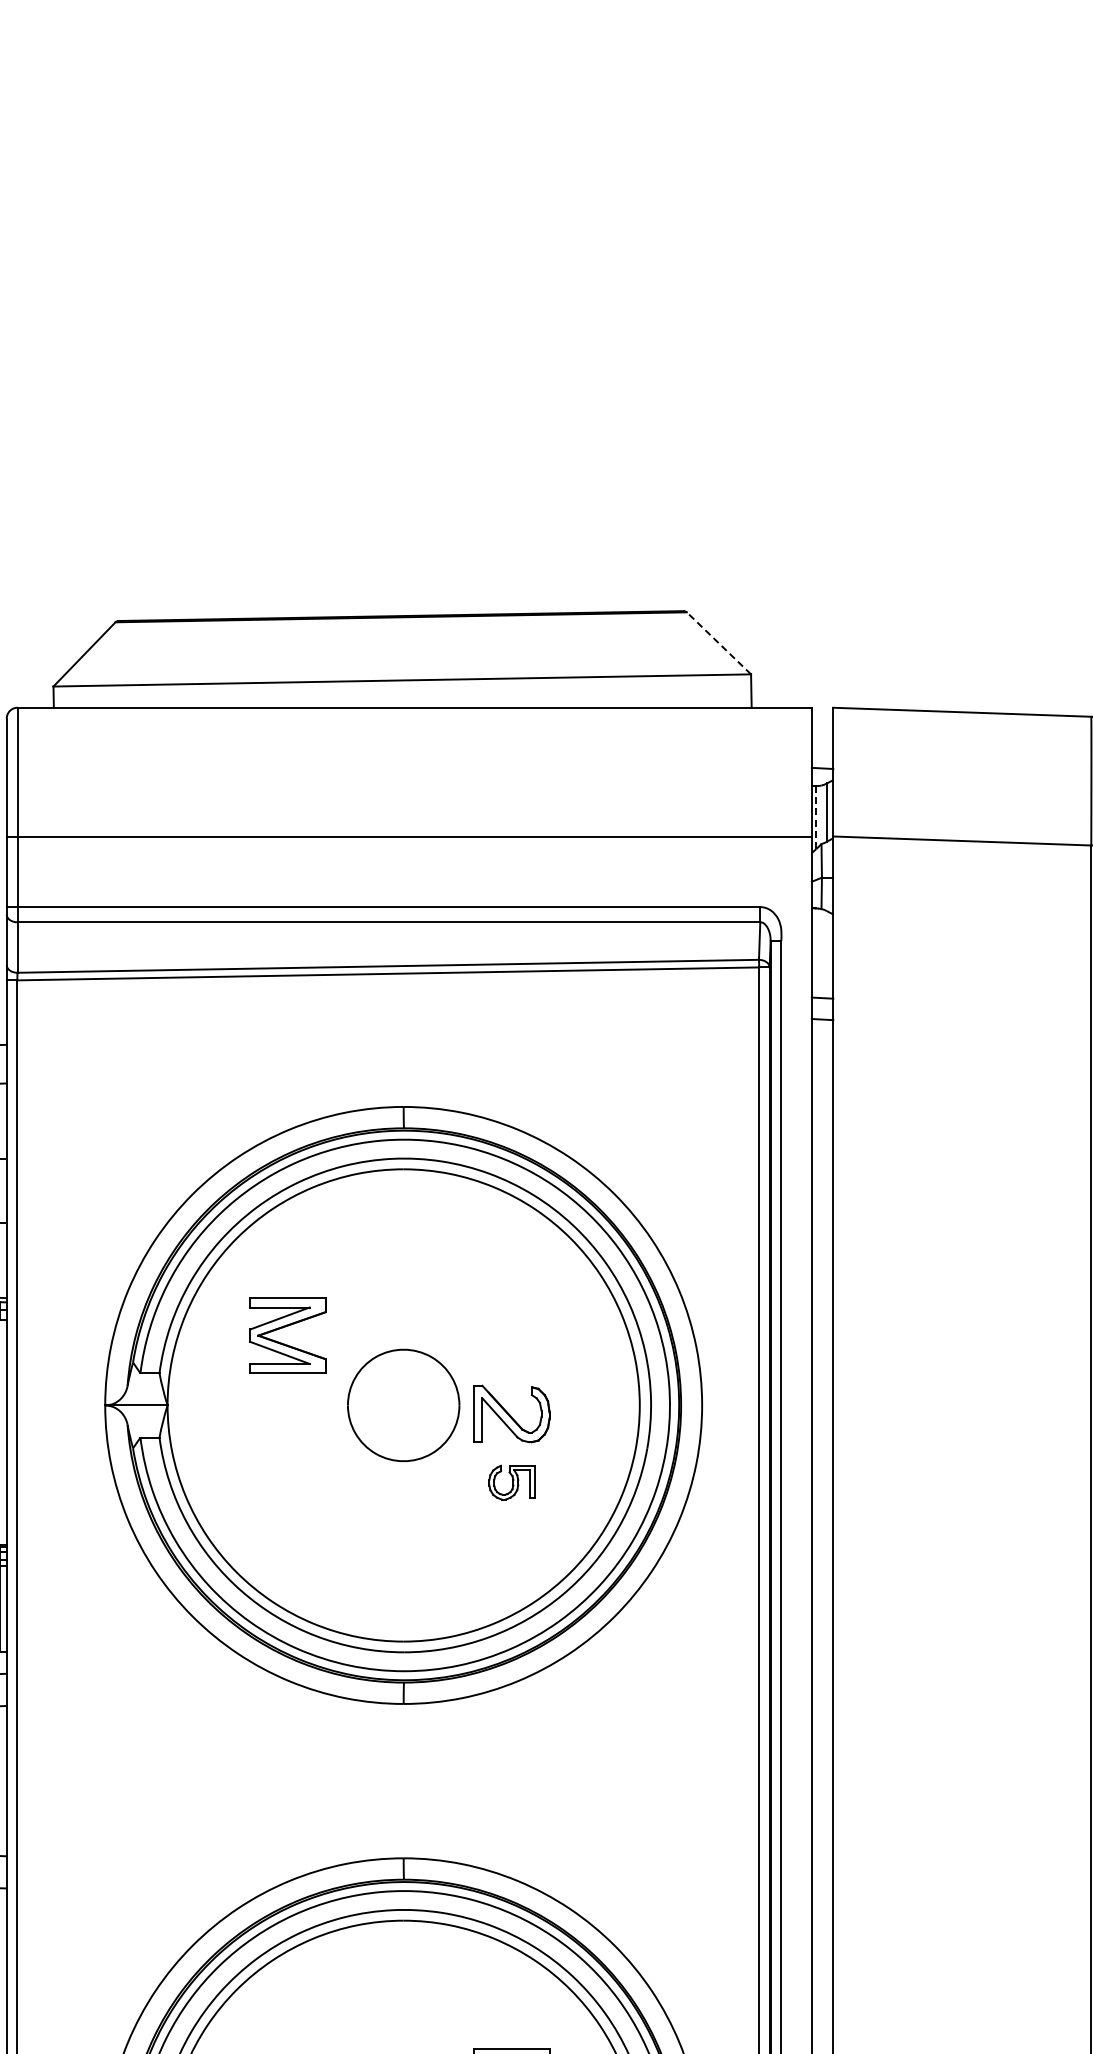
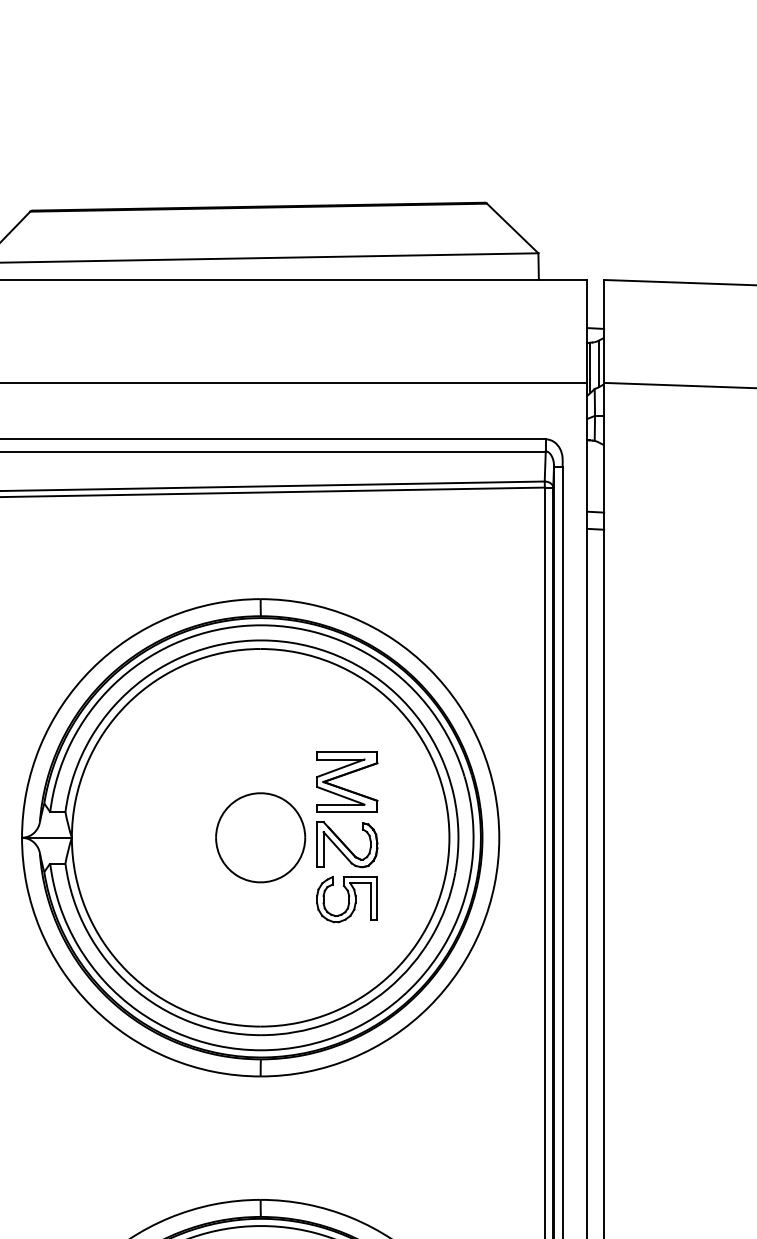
line: (718, 643) -> (512, 228), dashed -> solid
line: (816, 817) -> (590, 367), dashed -> solid
part: (285, 1327) -> (345, 775), moved
part: (511, 1482) -> (346, 899), size x1.67

